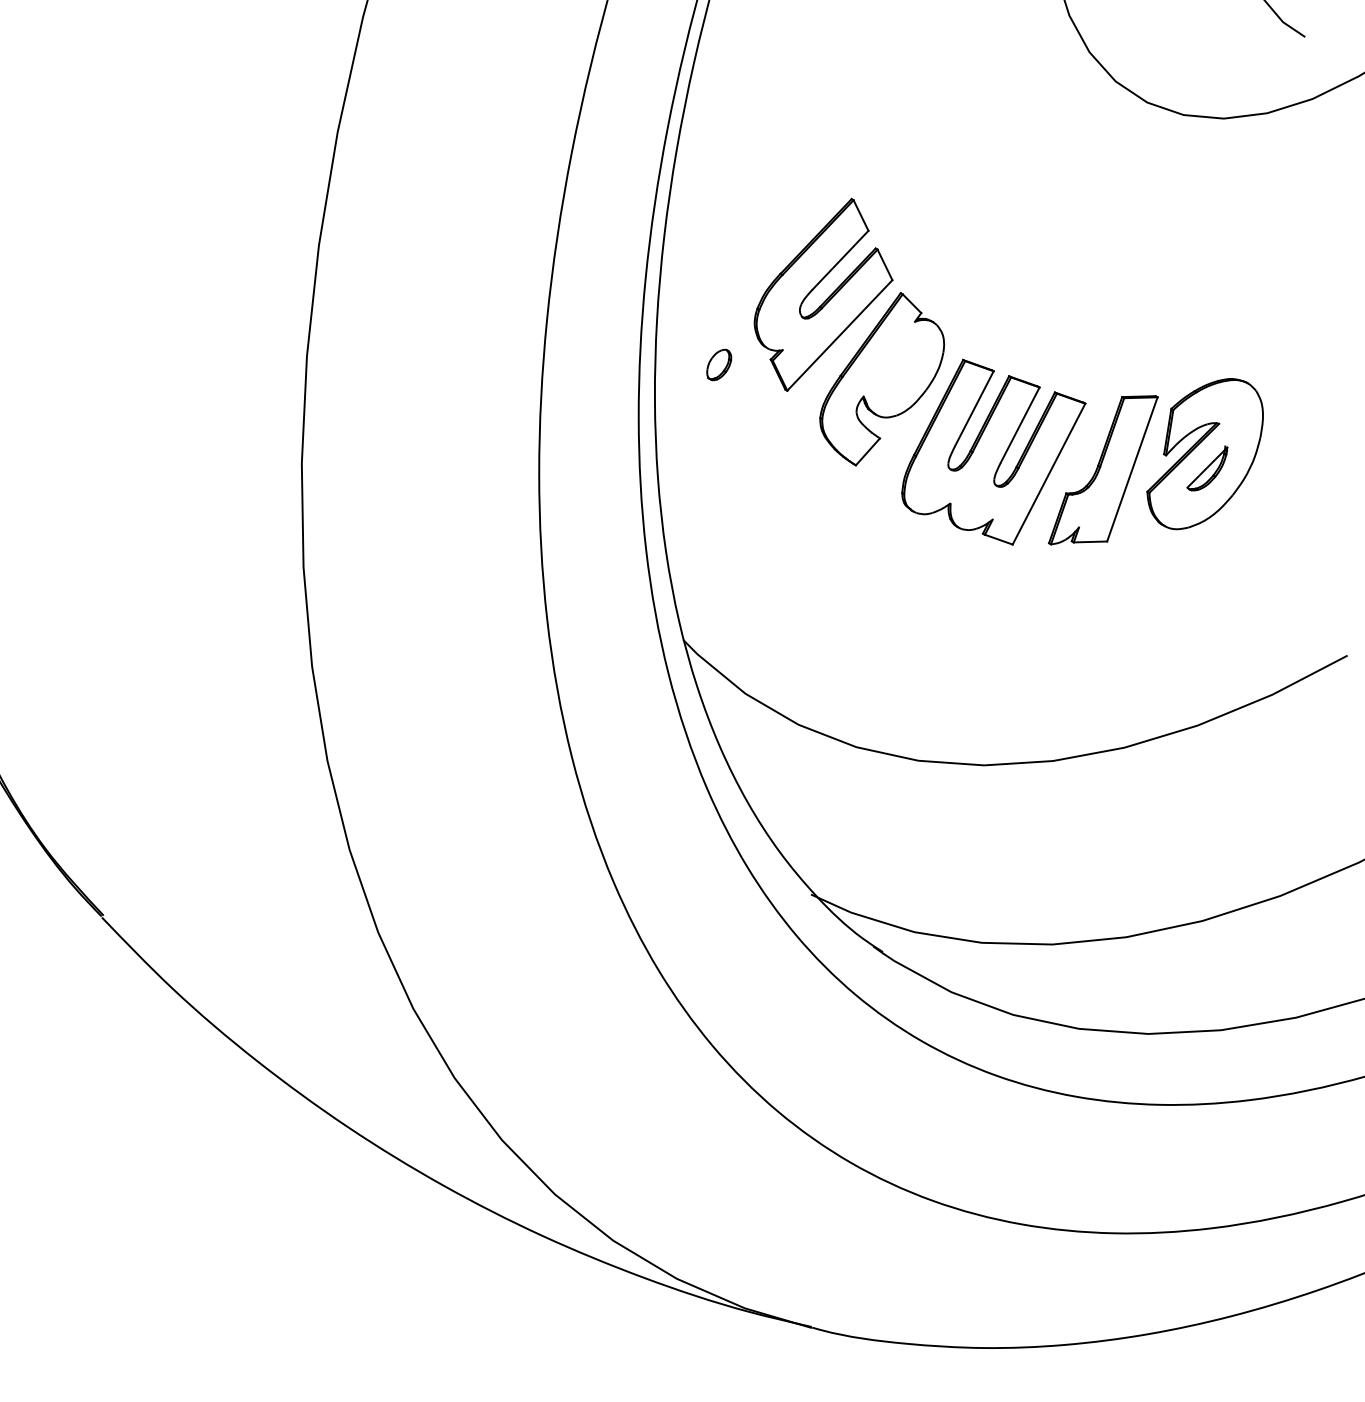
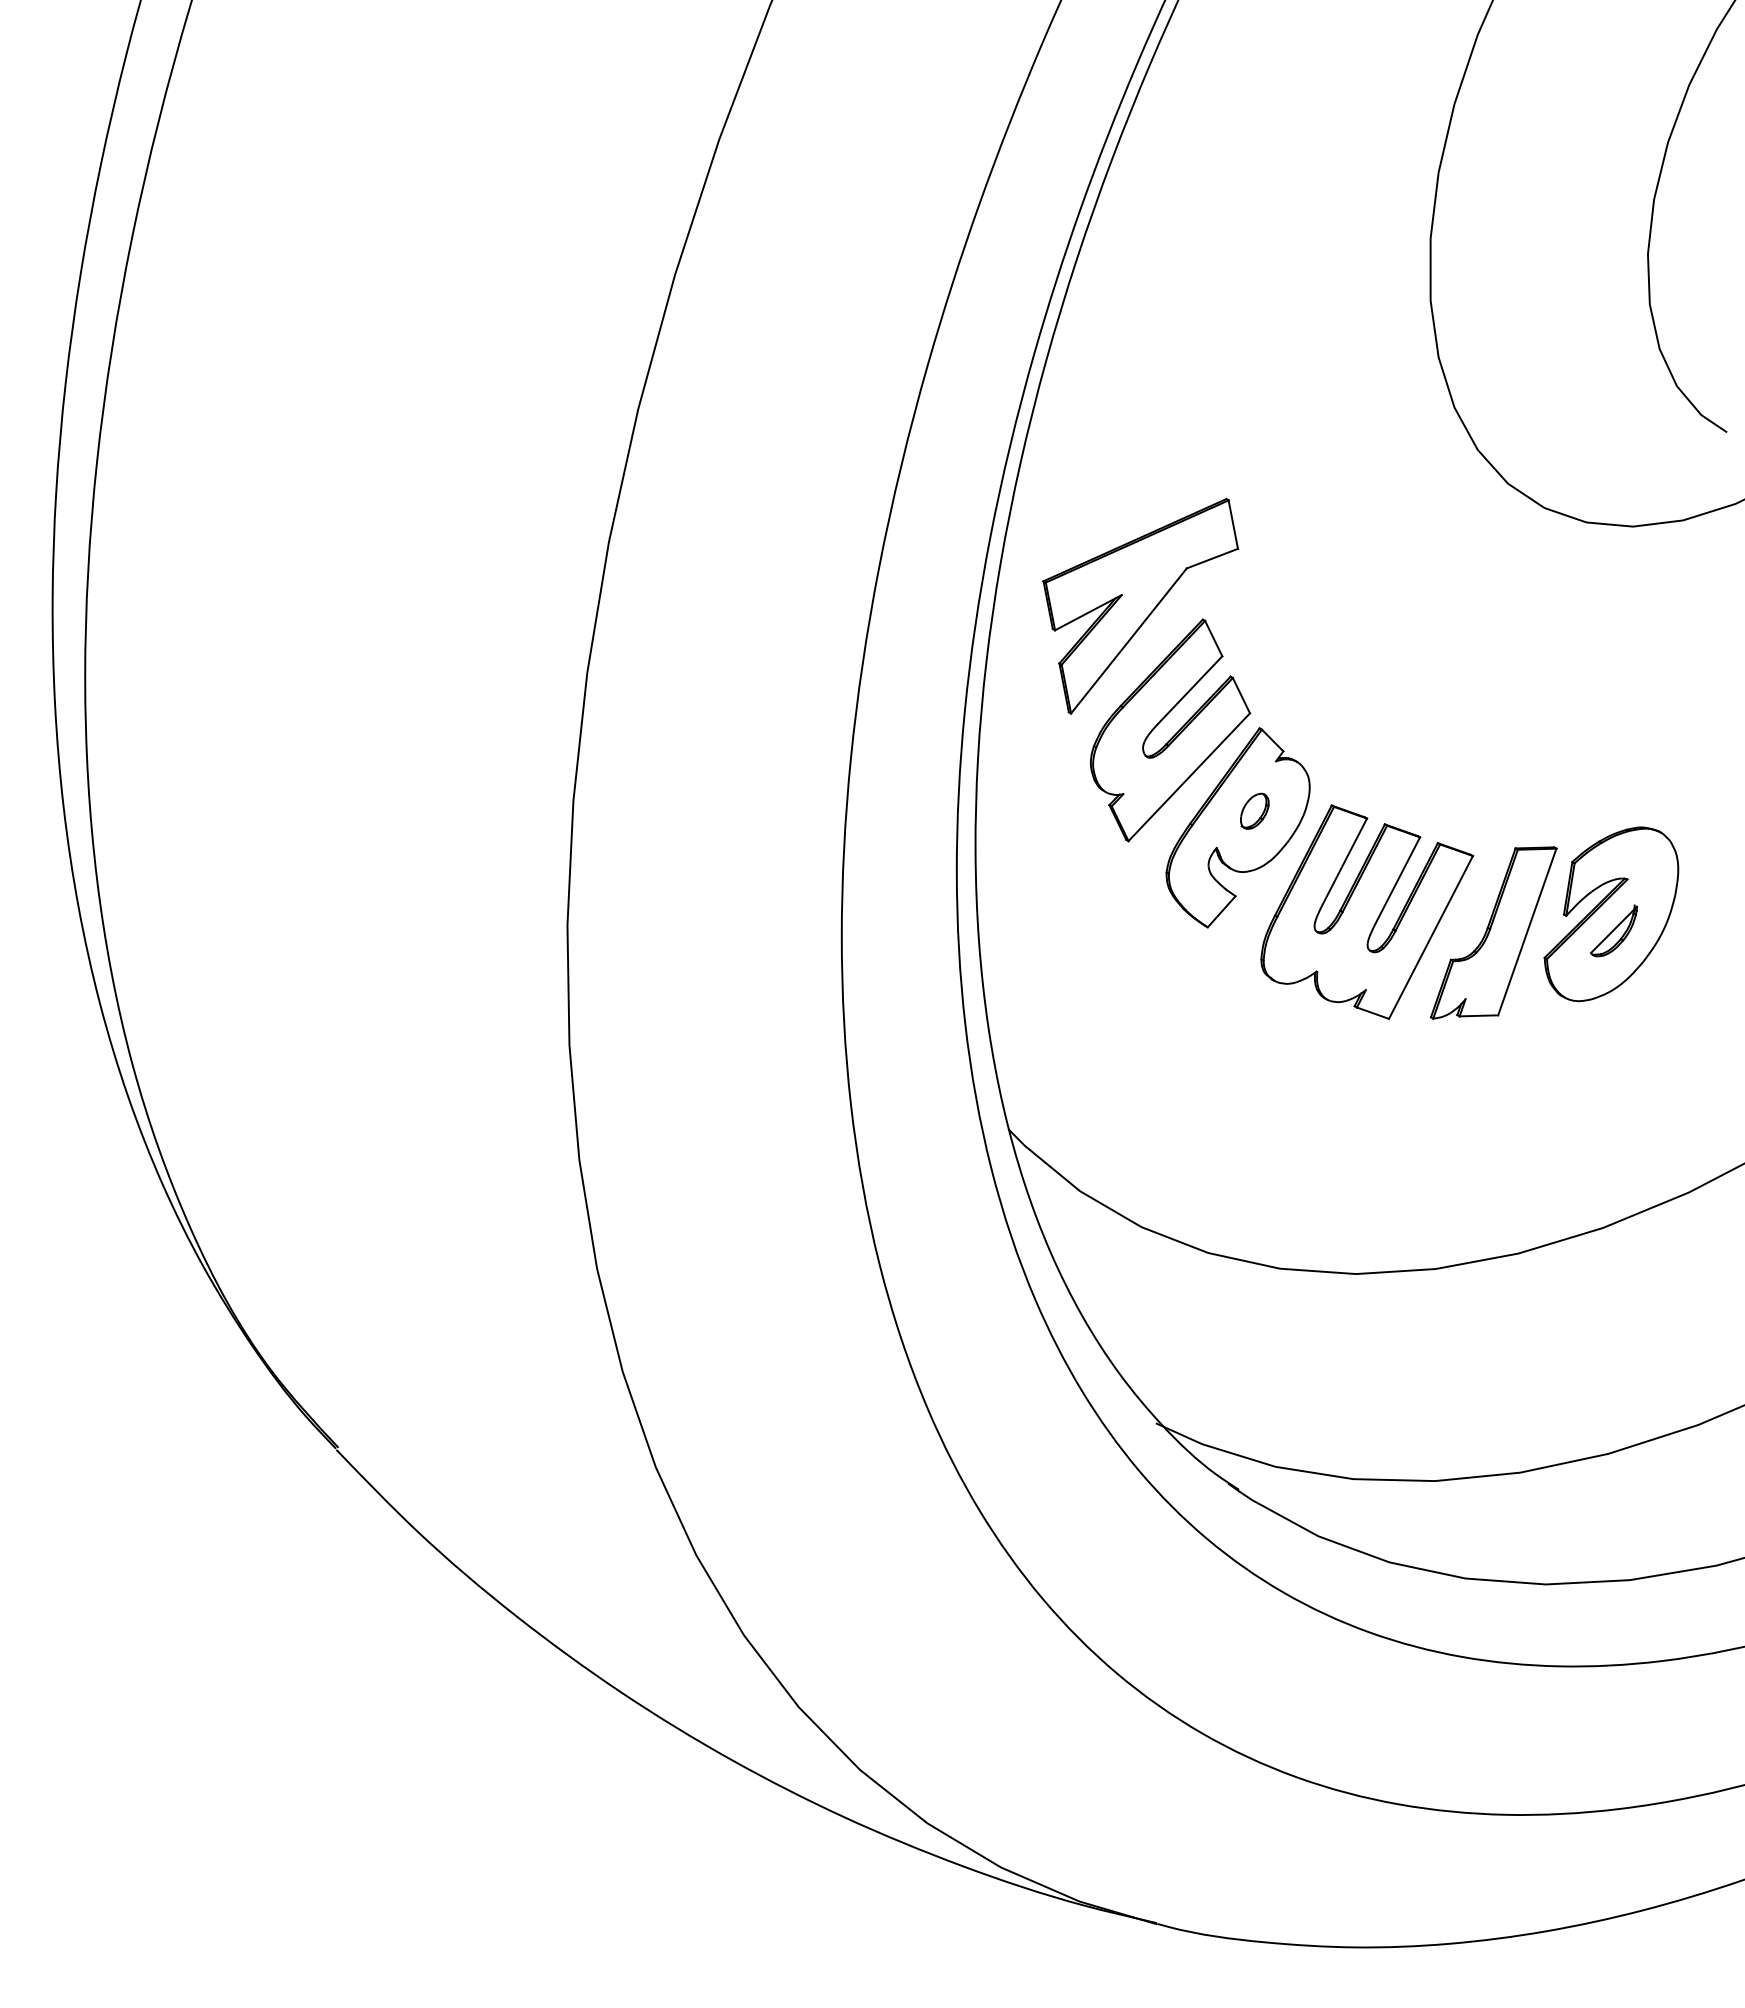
part: (797, 187) -> (1140, 606), added
part: (718, 364) -> (1254, 810), moved

